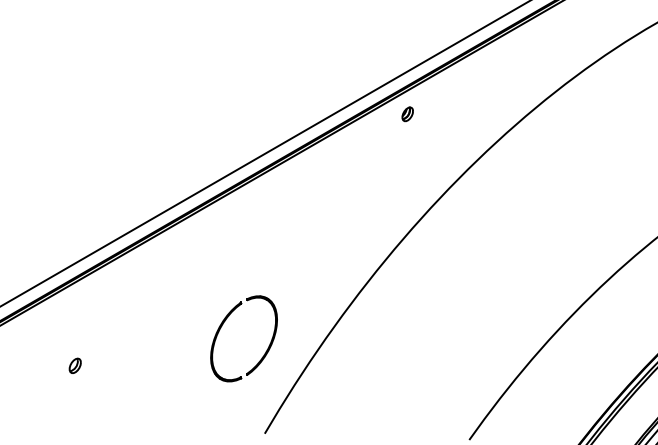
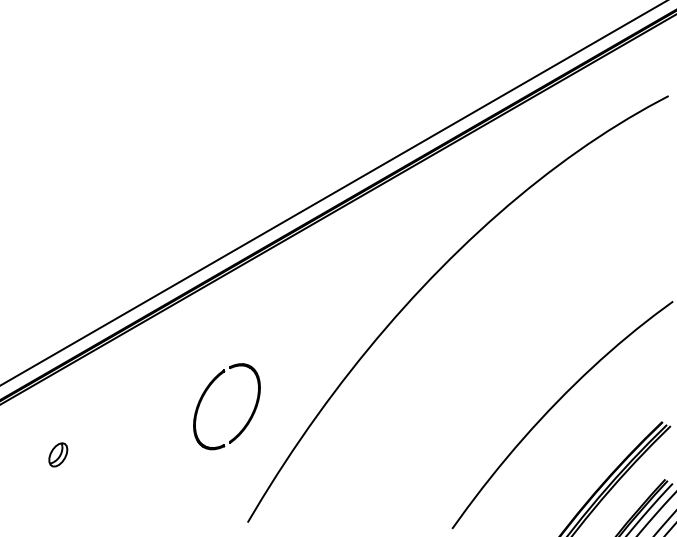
part: (407, 113) -> (390, 202), removed
part: (223, 324) -> (206, 392), moved
part: (74, 365) -> (57, 454), size x1.6

